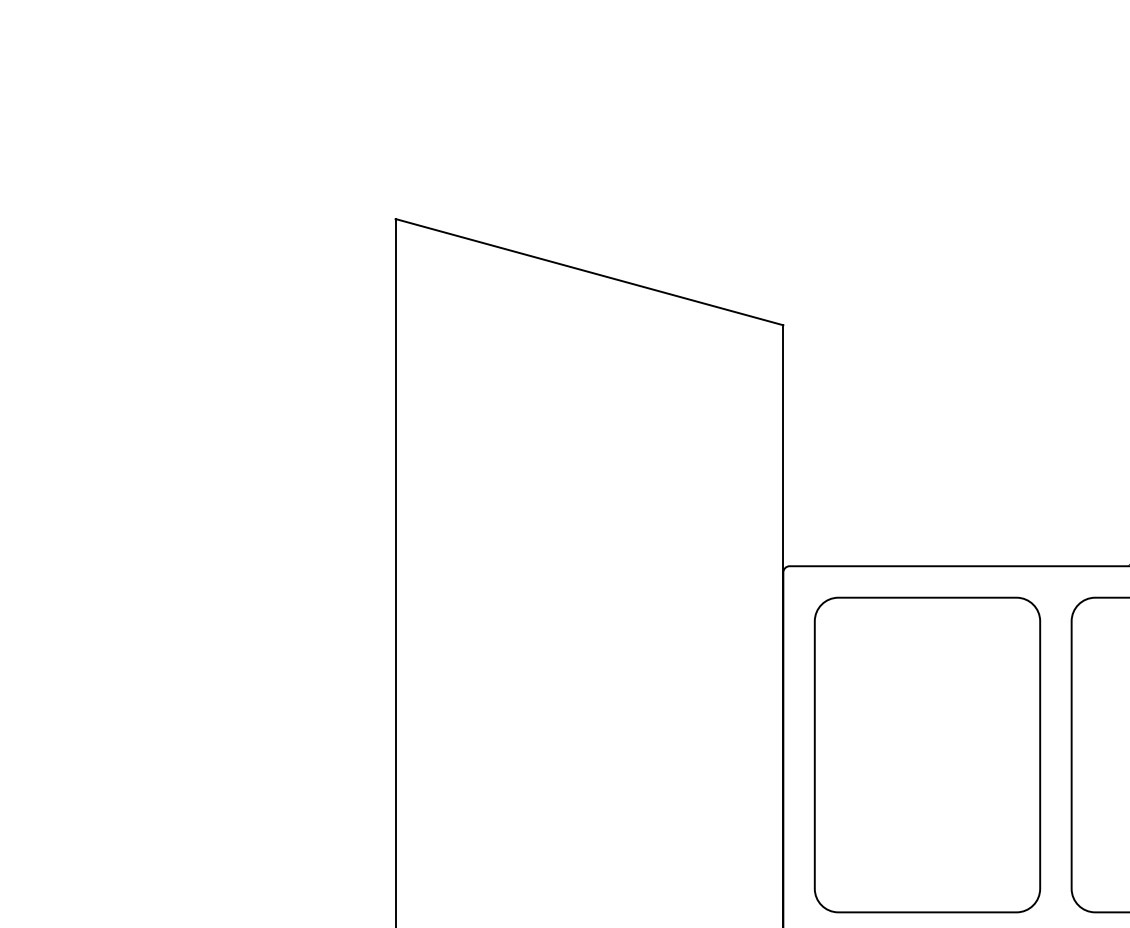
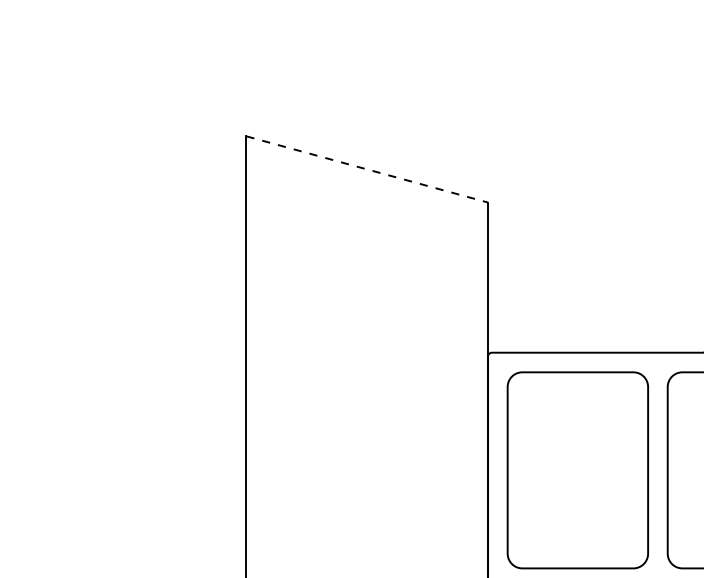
line: (589, 272) -> (367, 169), solid -> dashed

